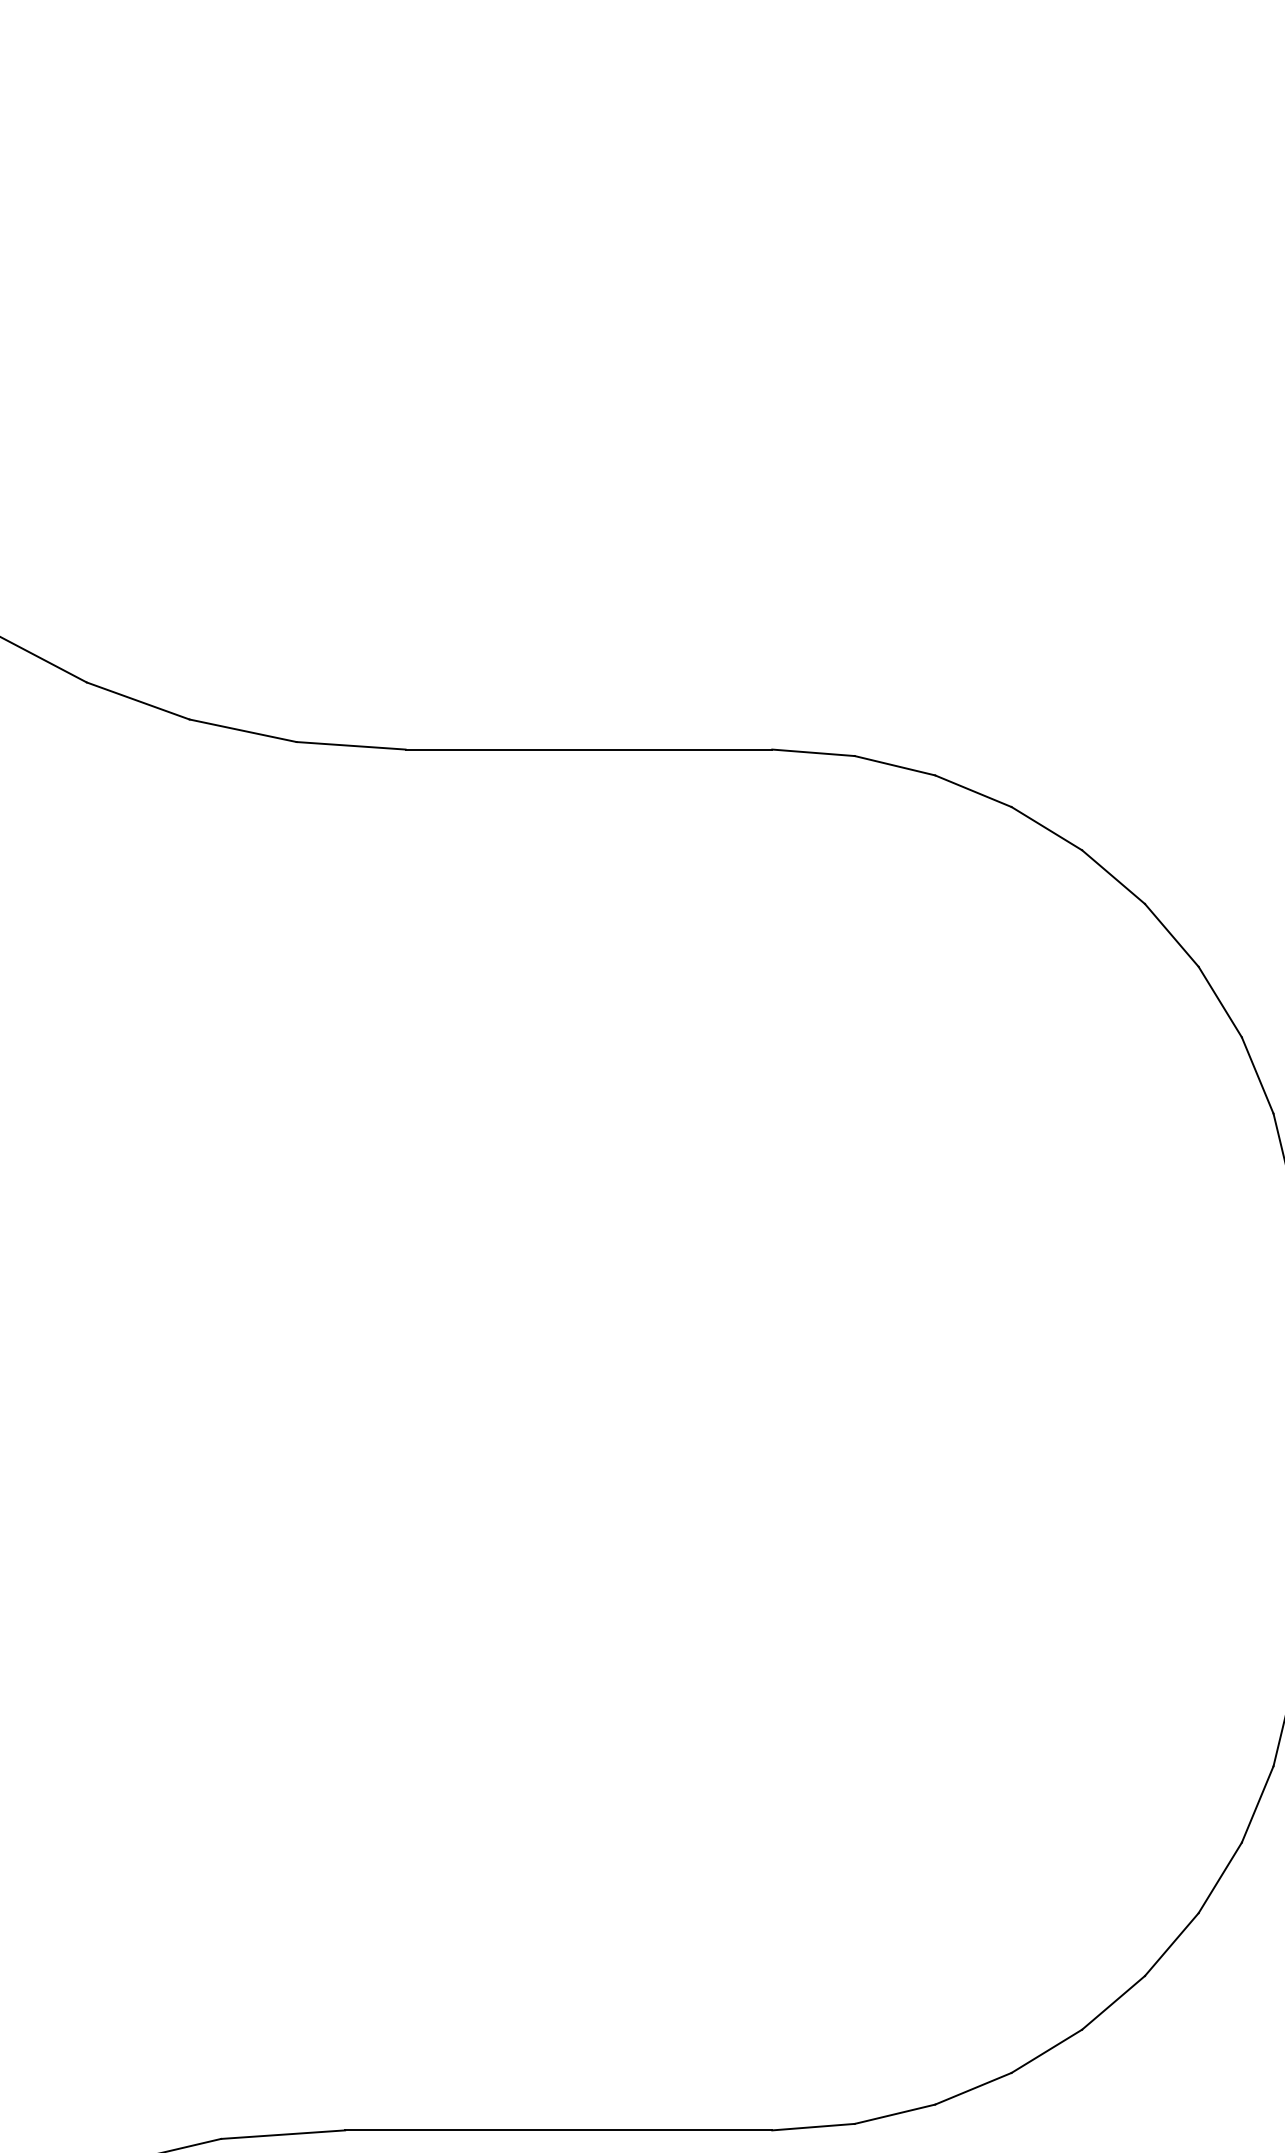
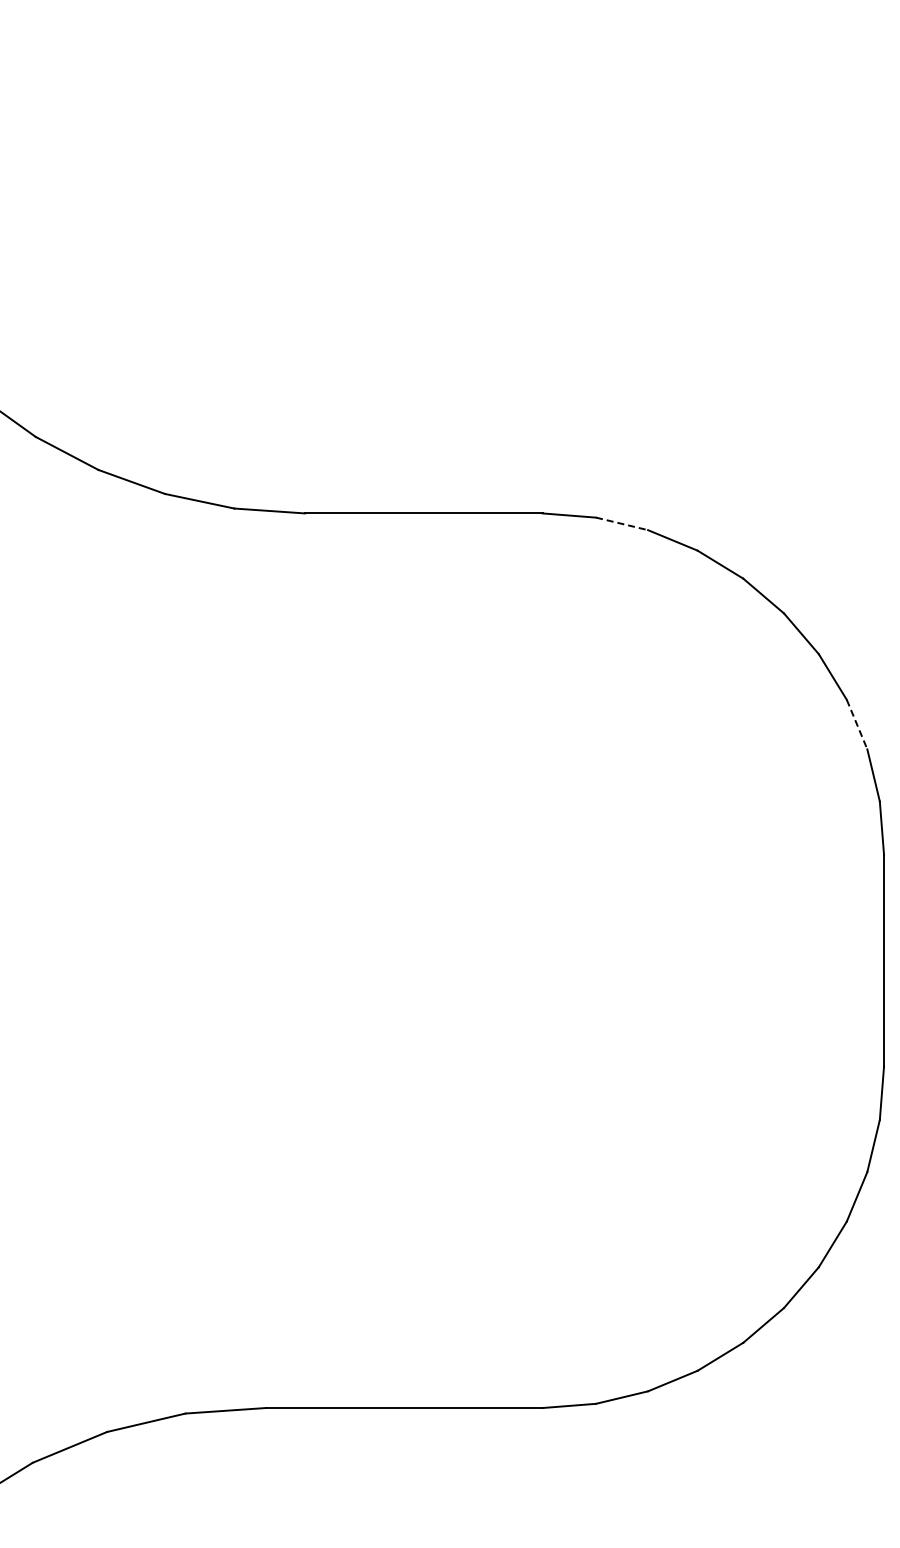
line: (895, 765) -> (622, 523), solid -> dashed
line: (1258, 1075) -> (857, 724), solid -> dashed

